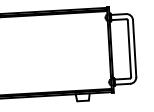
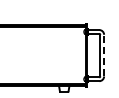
line: (135, 48) -> (104, 55), solid -> dashed

